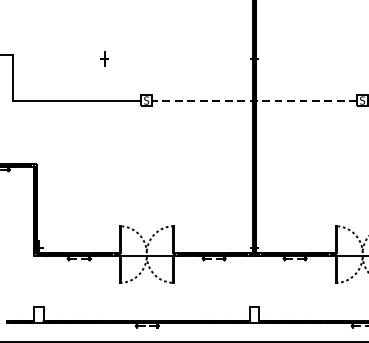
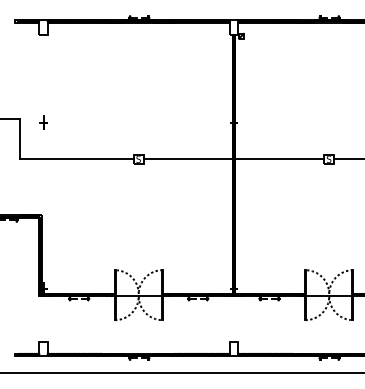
line: (104, 58) -> (43, 122), moved
line: (254, 100) -> (233, 159), dashed -> solid

